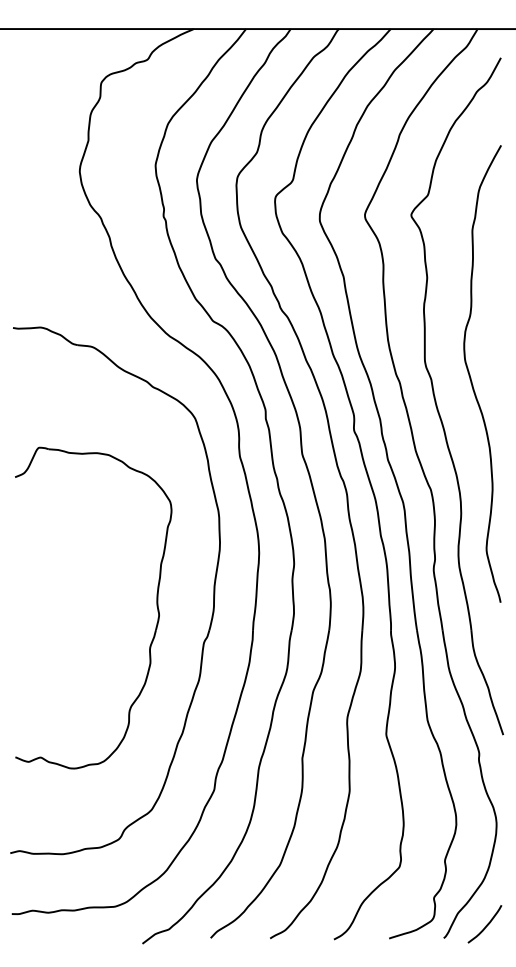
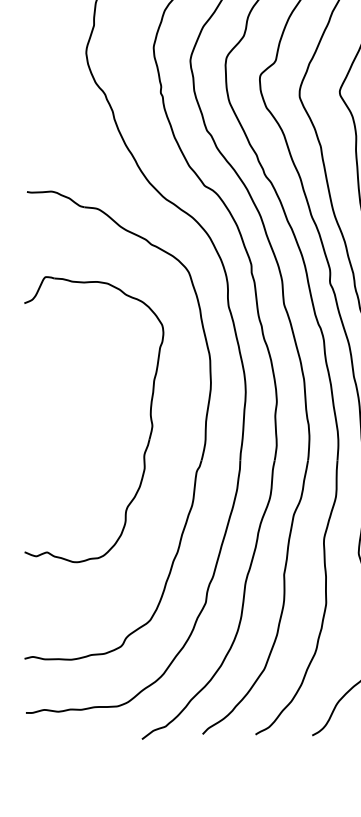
part: (156, 606) -> (150, 418), moved

